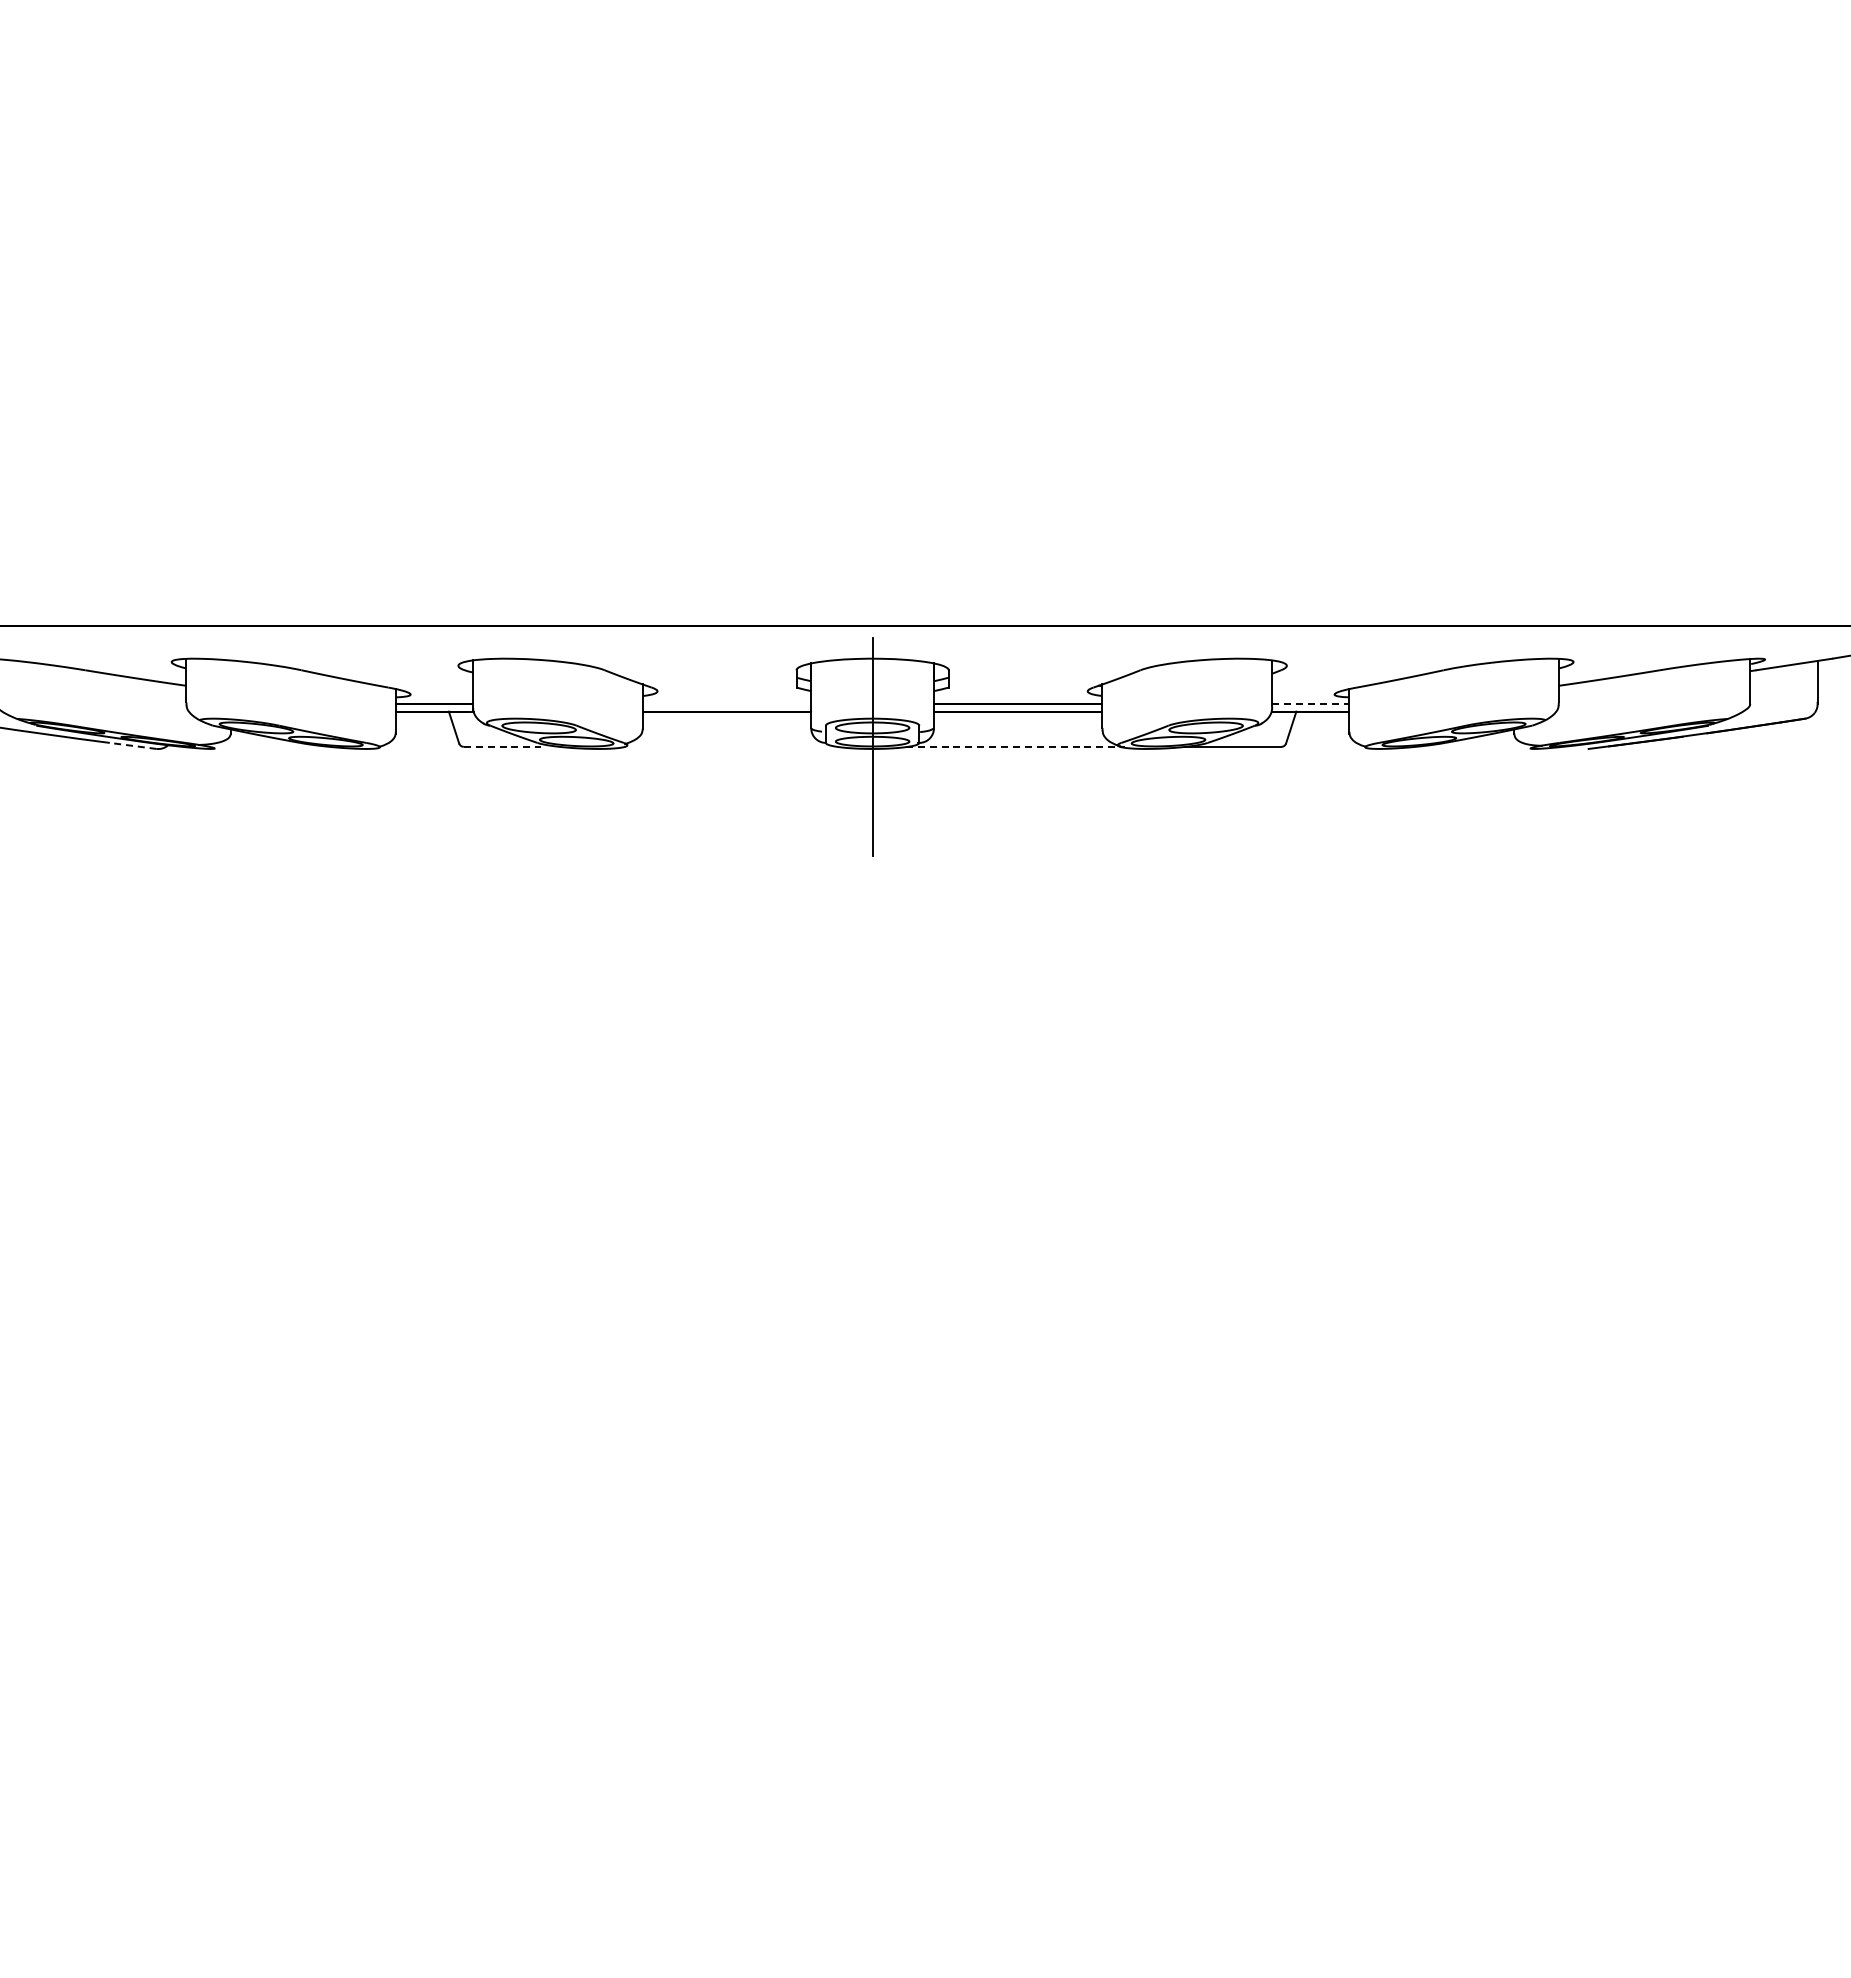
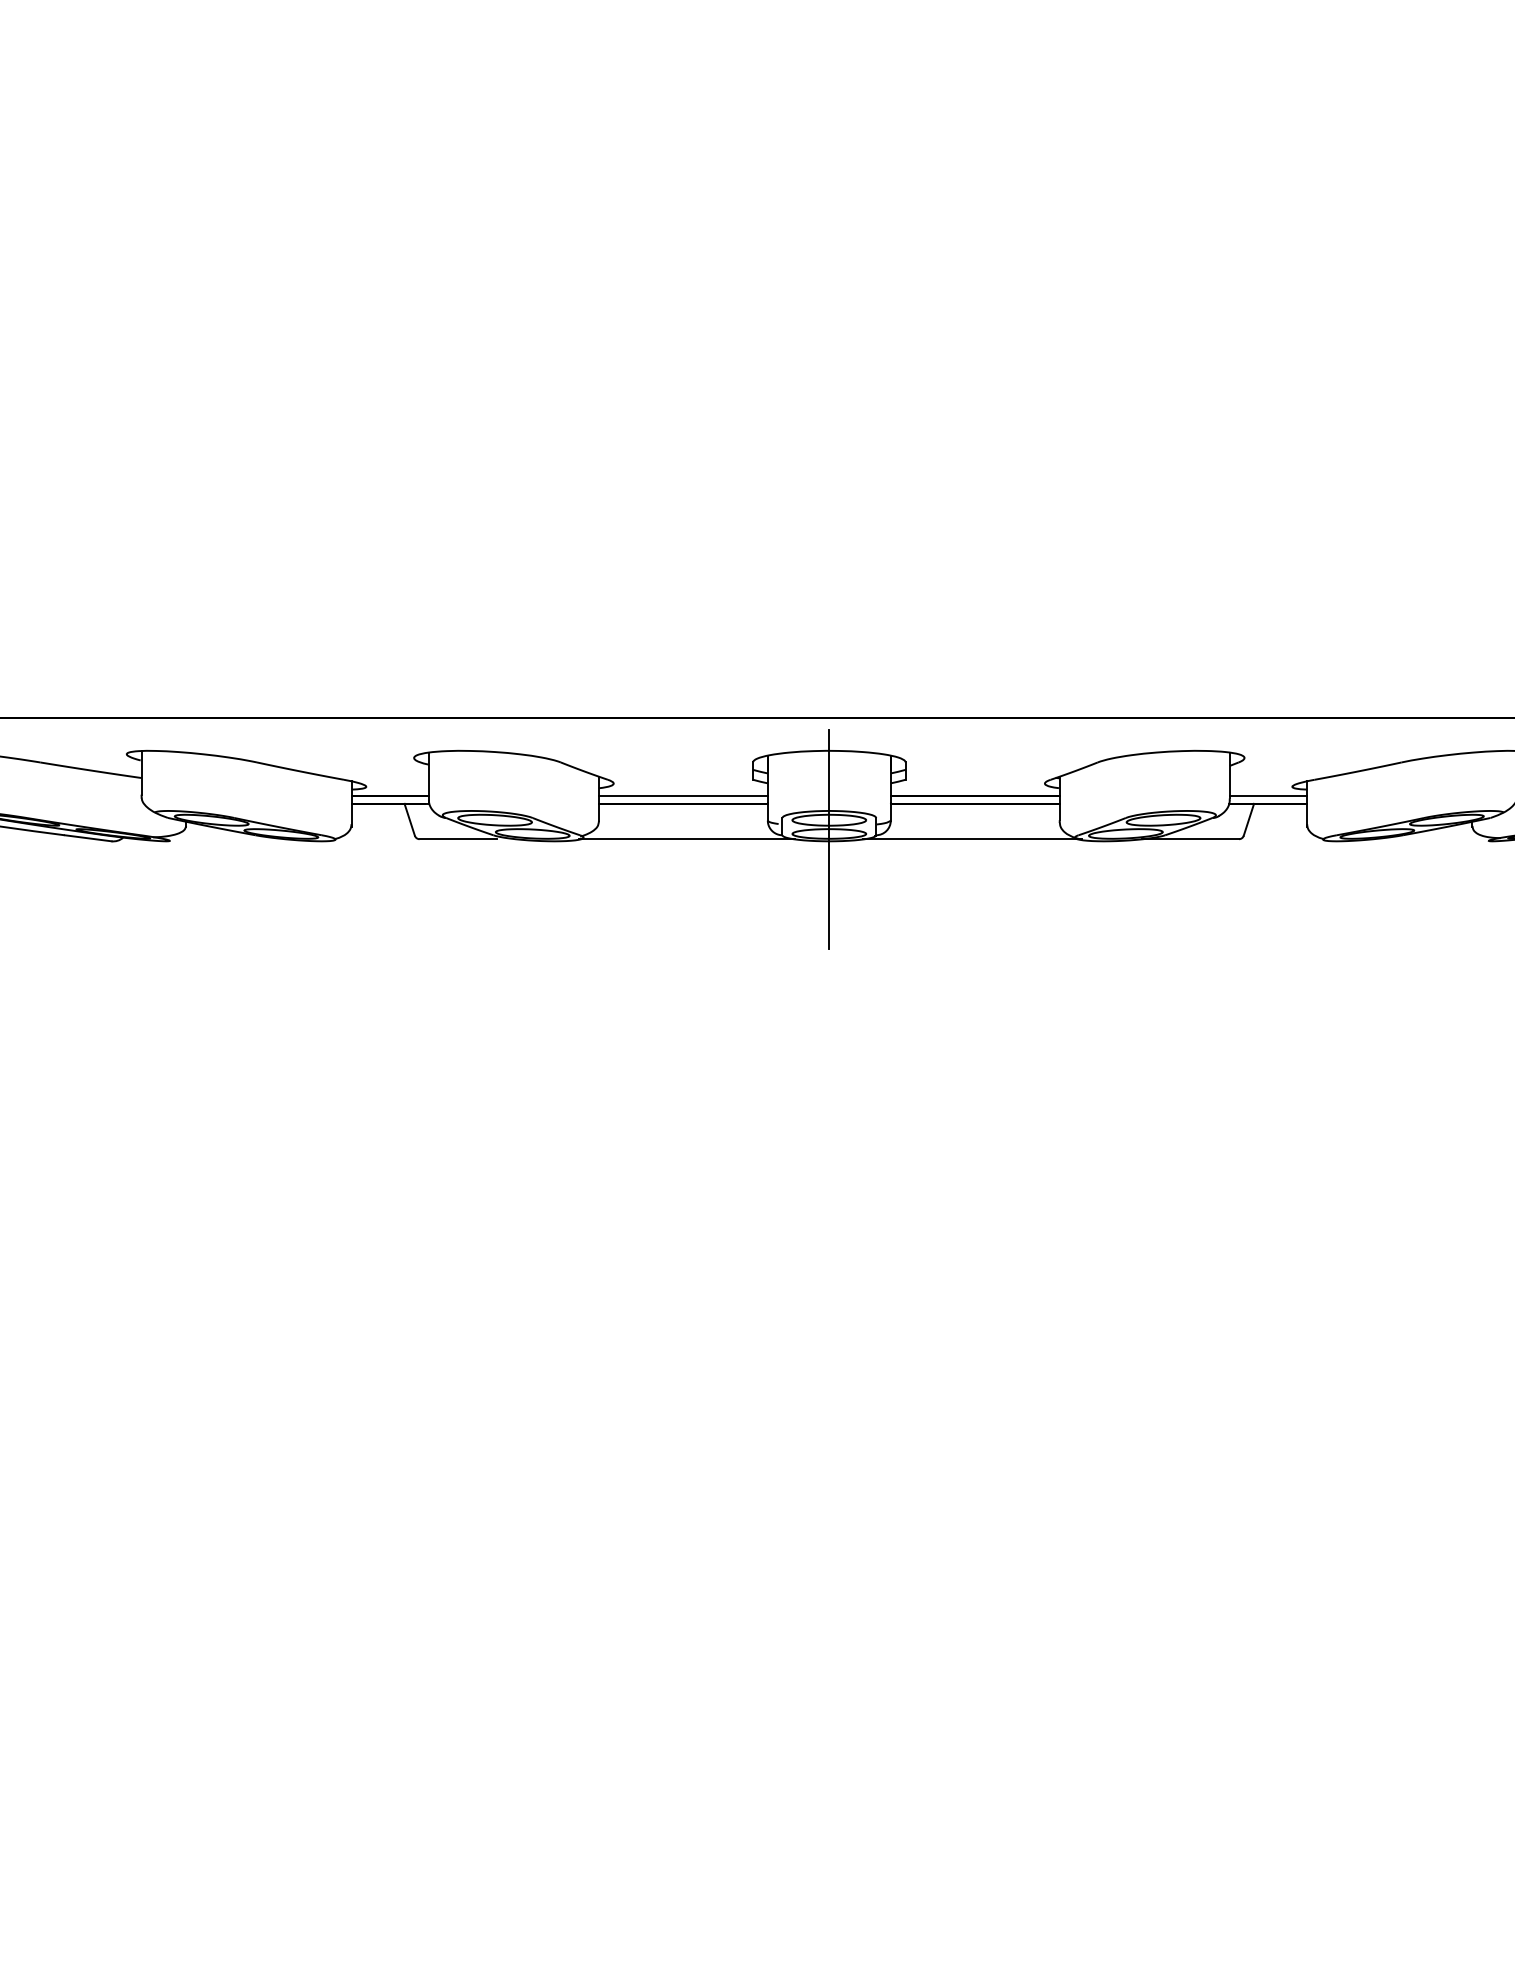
line: (726, 704) -> (682, 796), added
line: (1310, 704) -> (1268, 796), dashed -> solid
line: (133, 745) -> (88, 837), dashed -> solid
line: (502, 746) -> (458, 838), dashed -> solid
line: (730, 746) -> (686, 838), added
line: (1015, 746) -> (972, 838), dashed -> solid

